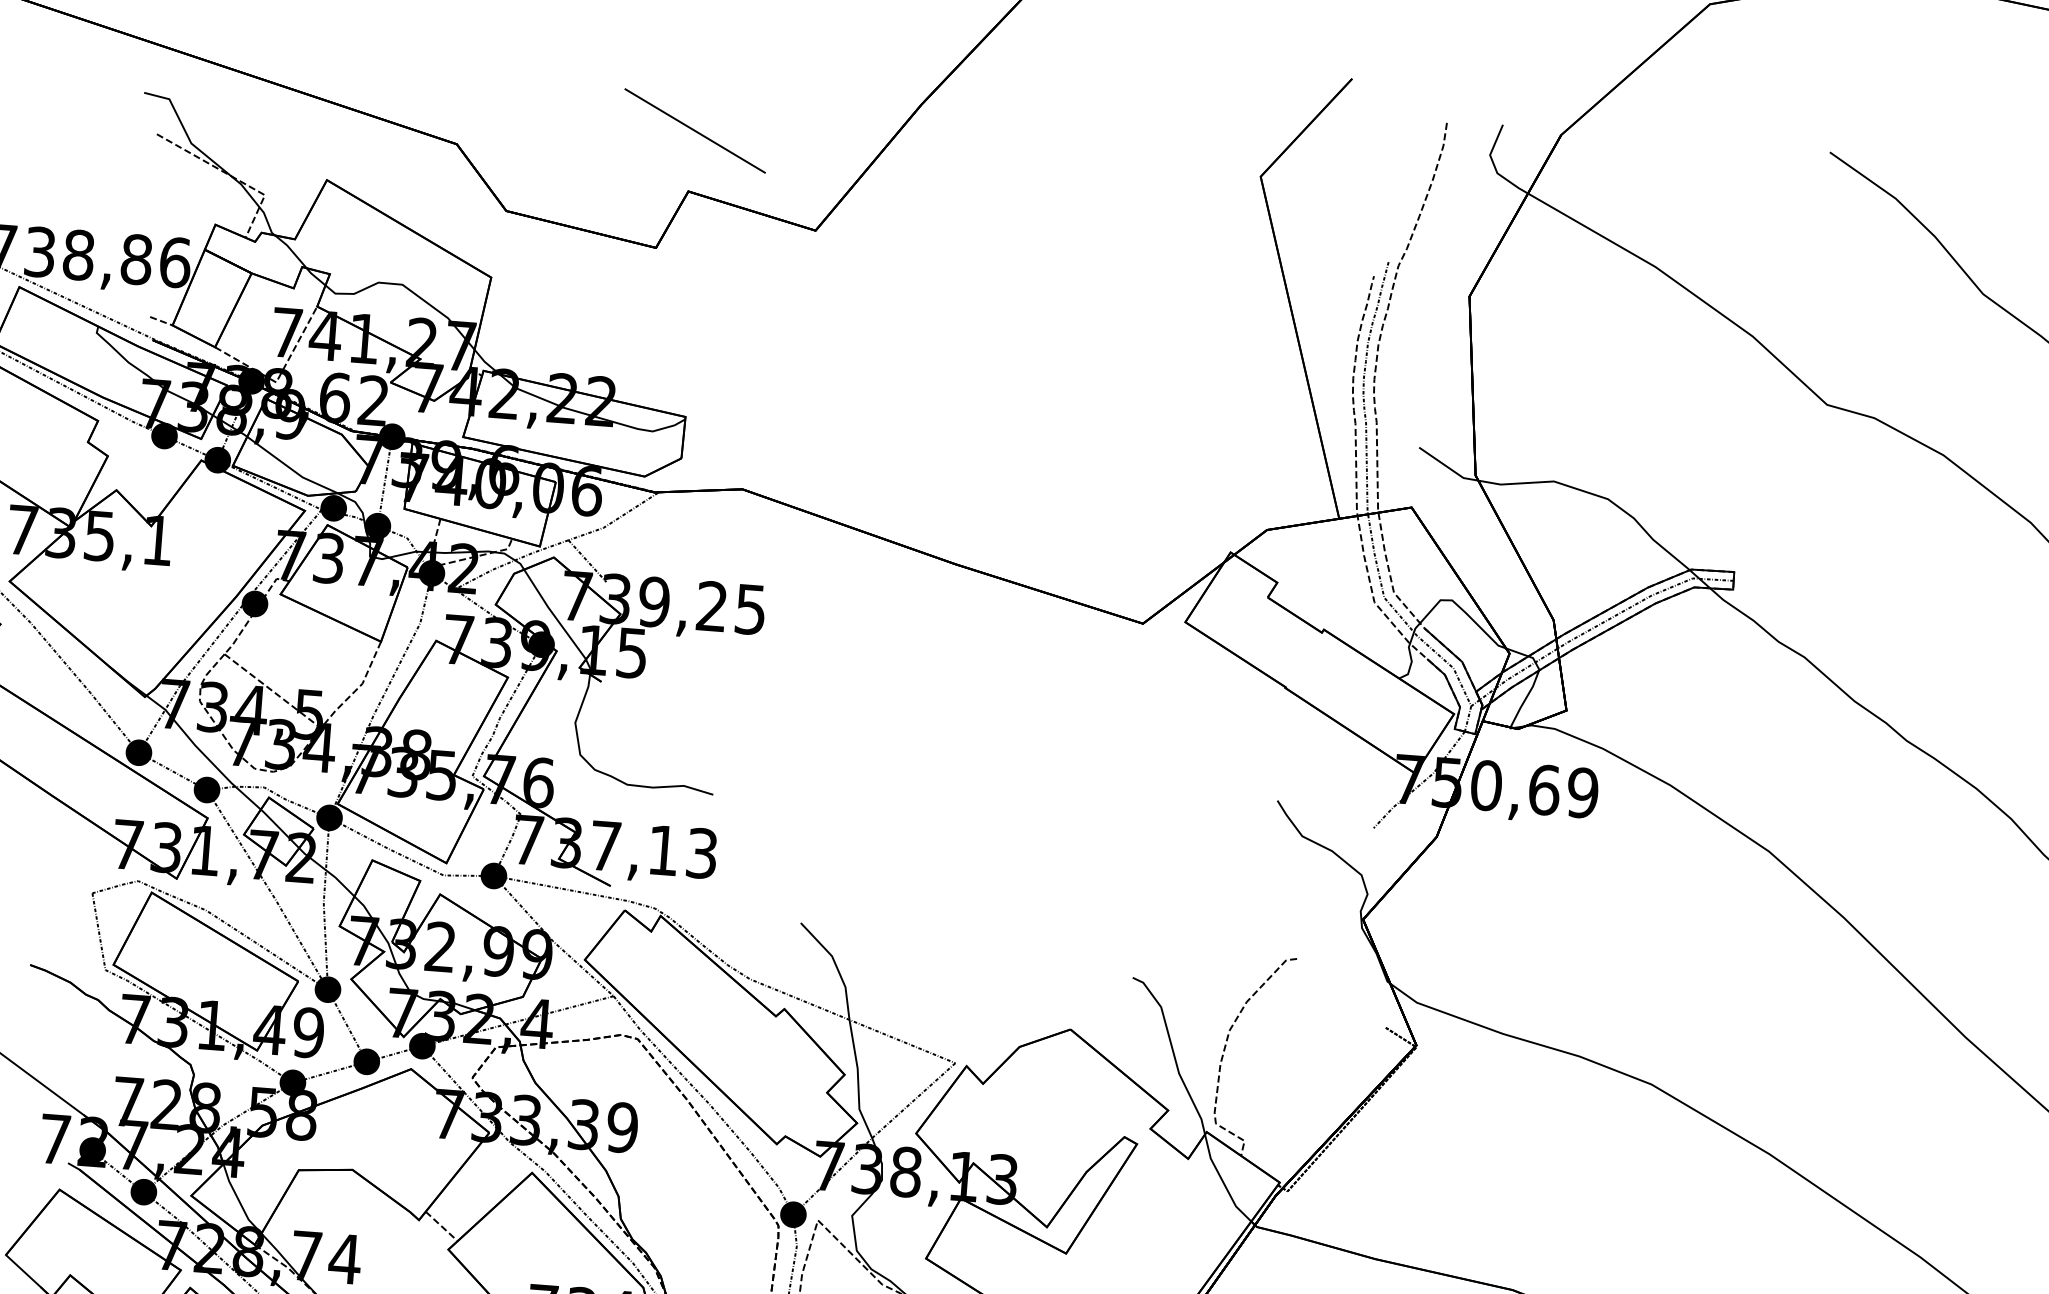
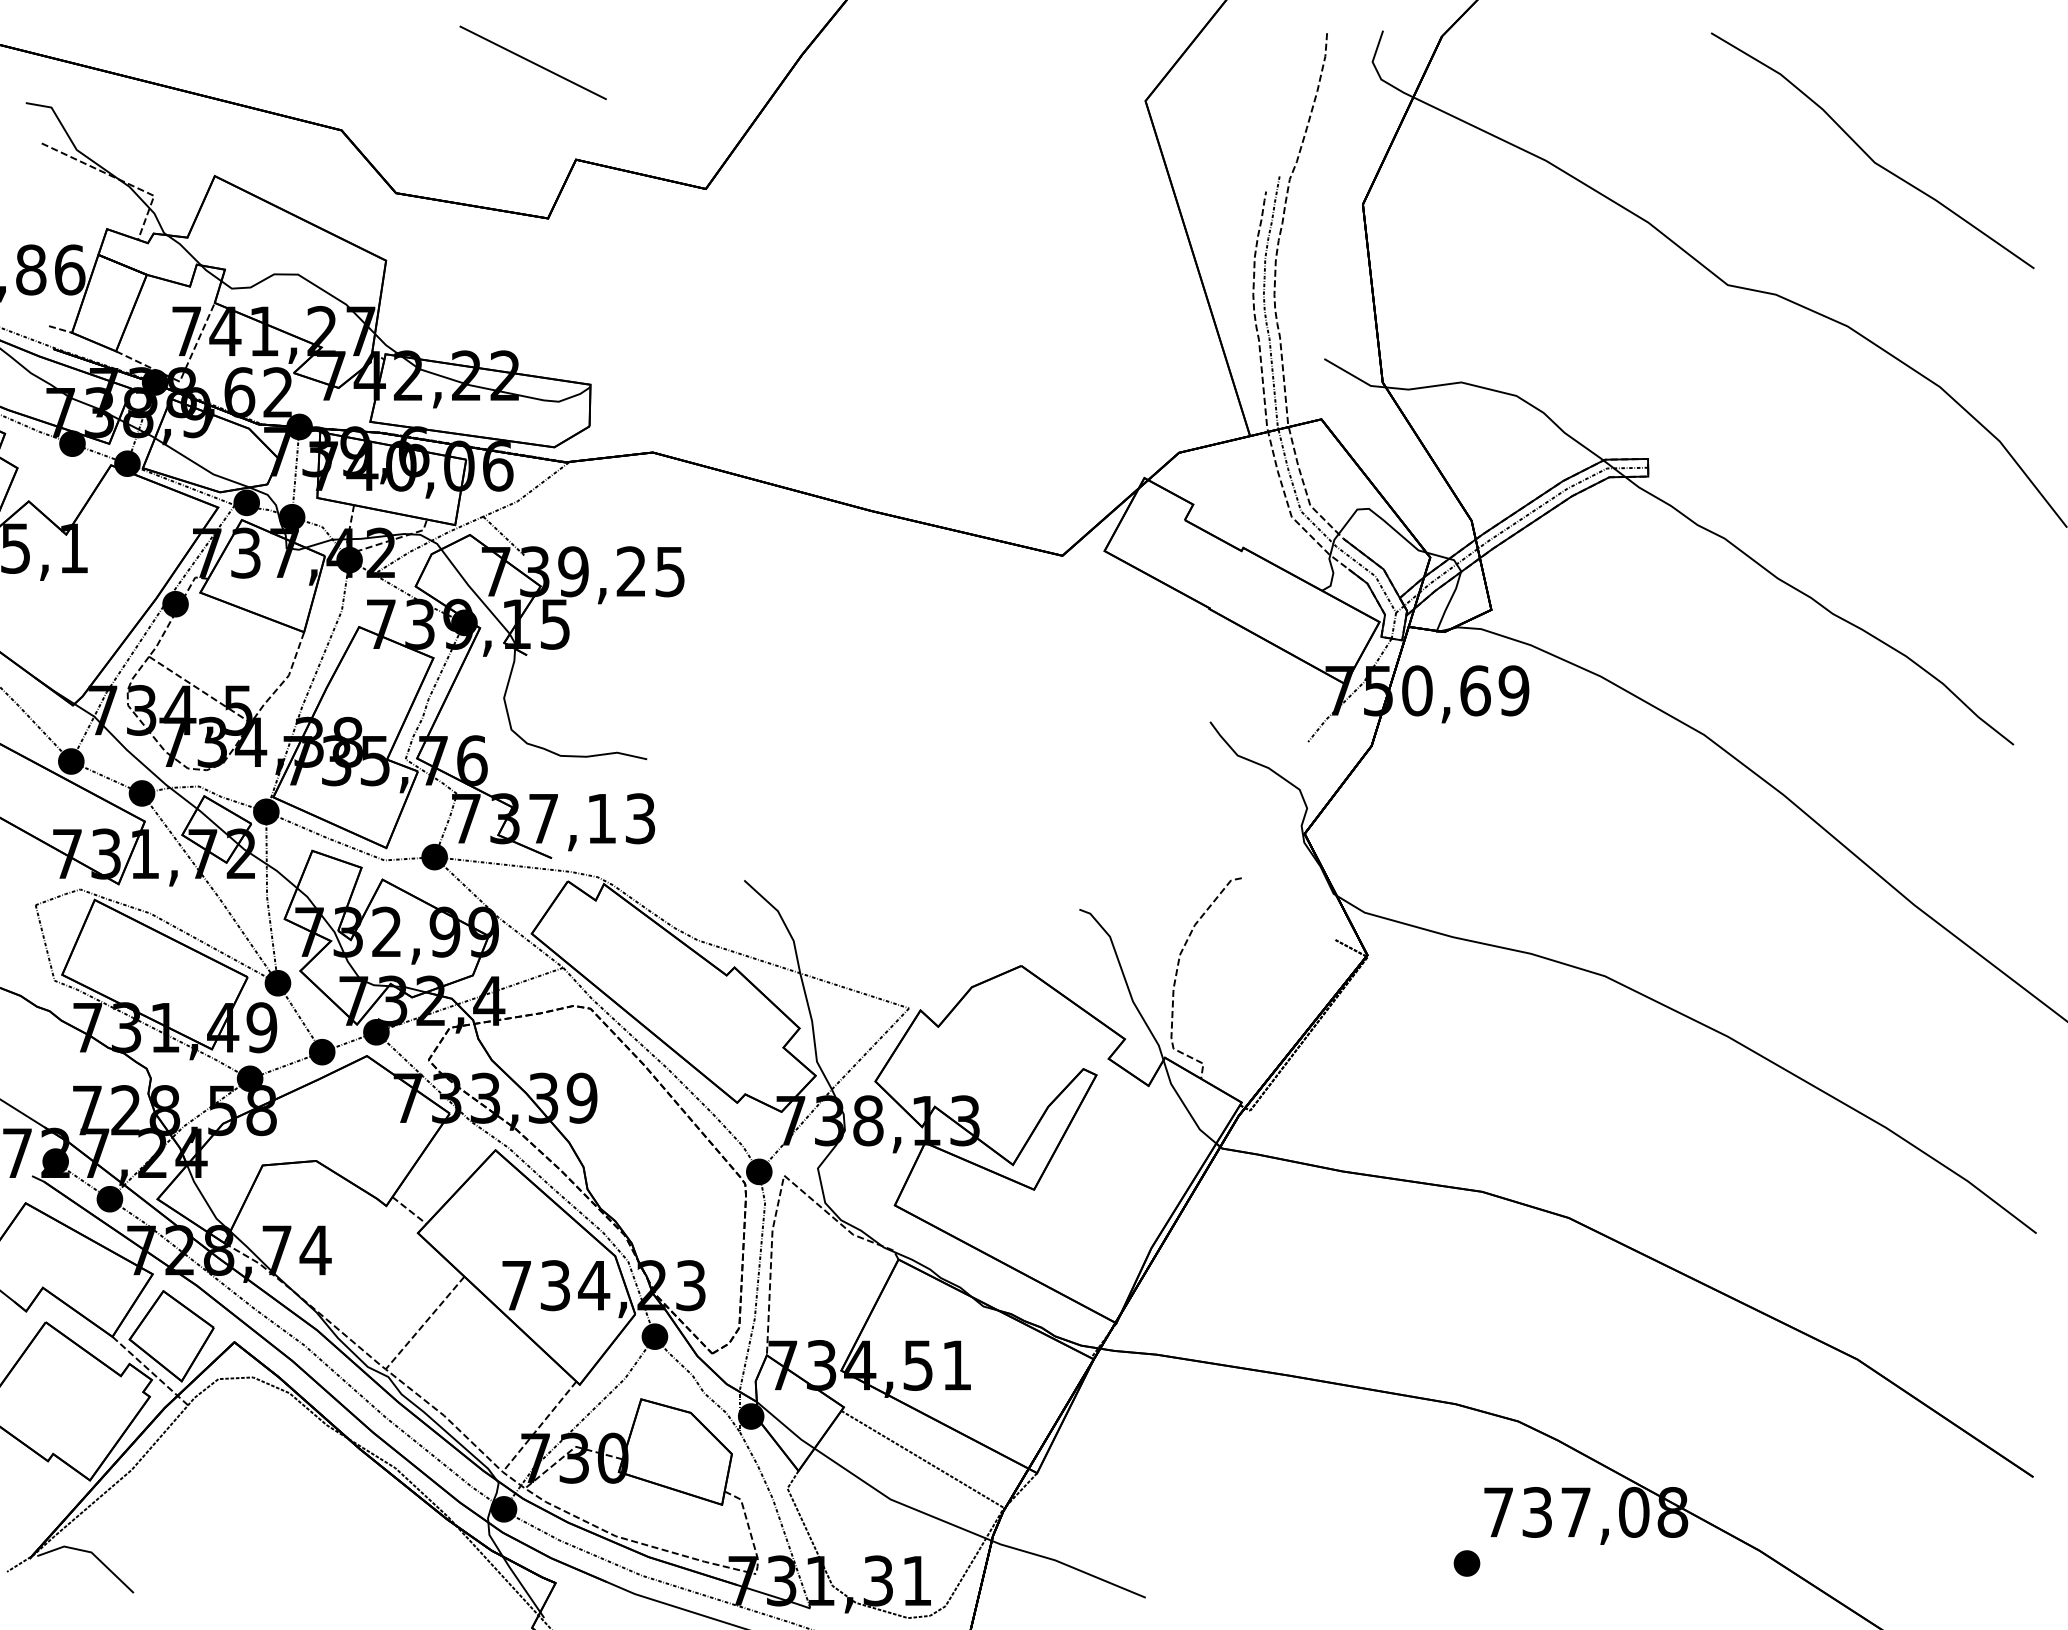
line: (694, 130) -> (532, 62), moved

